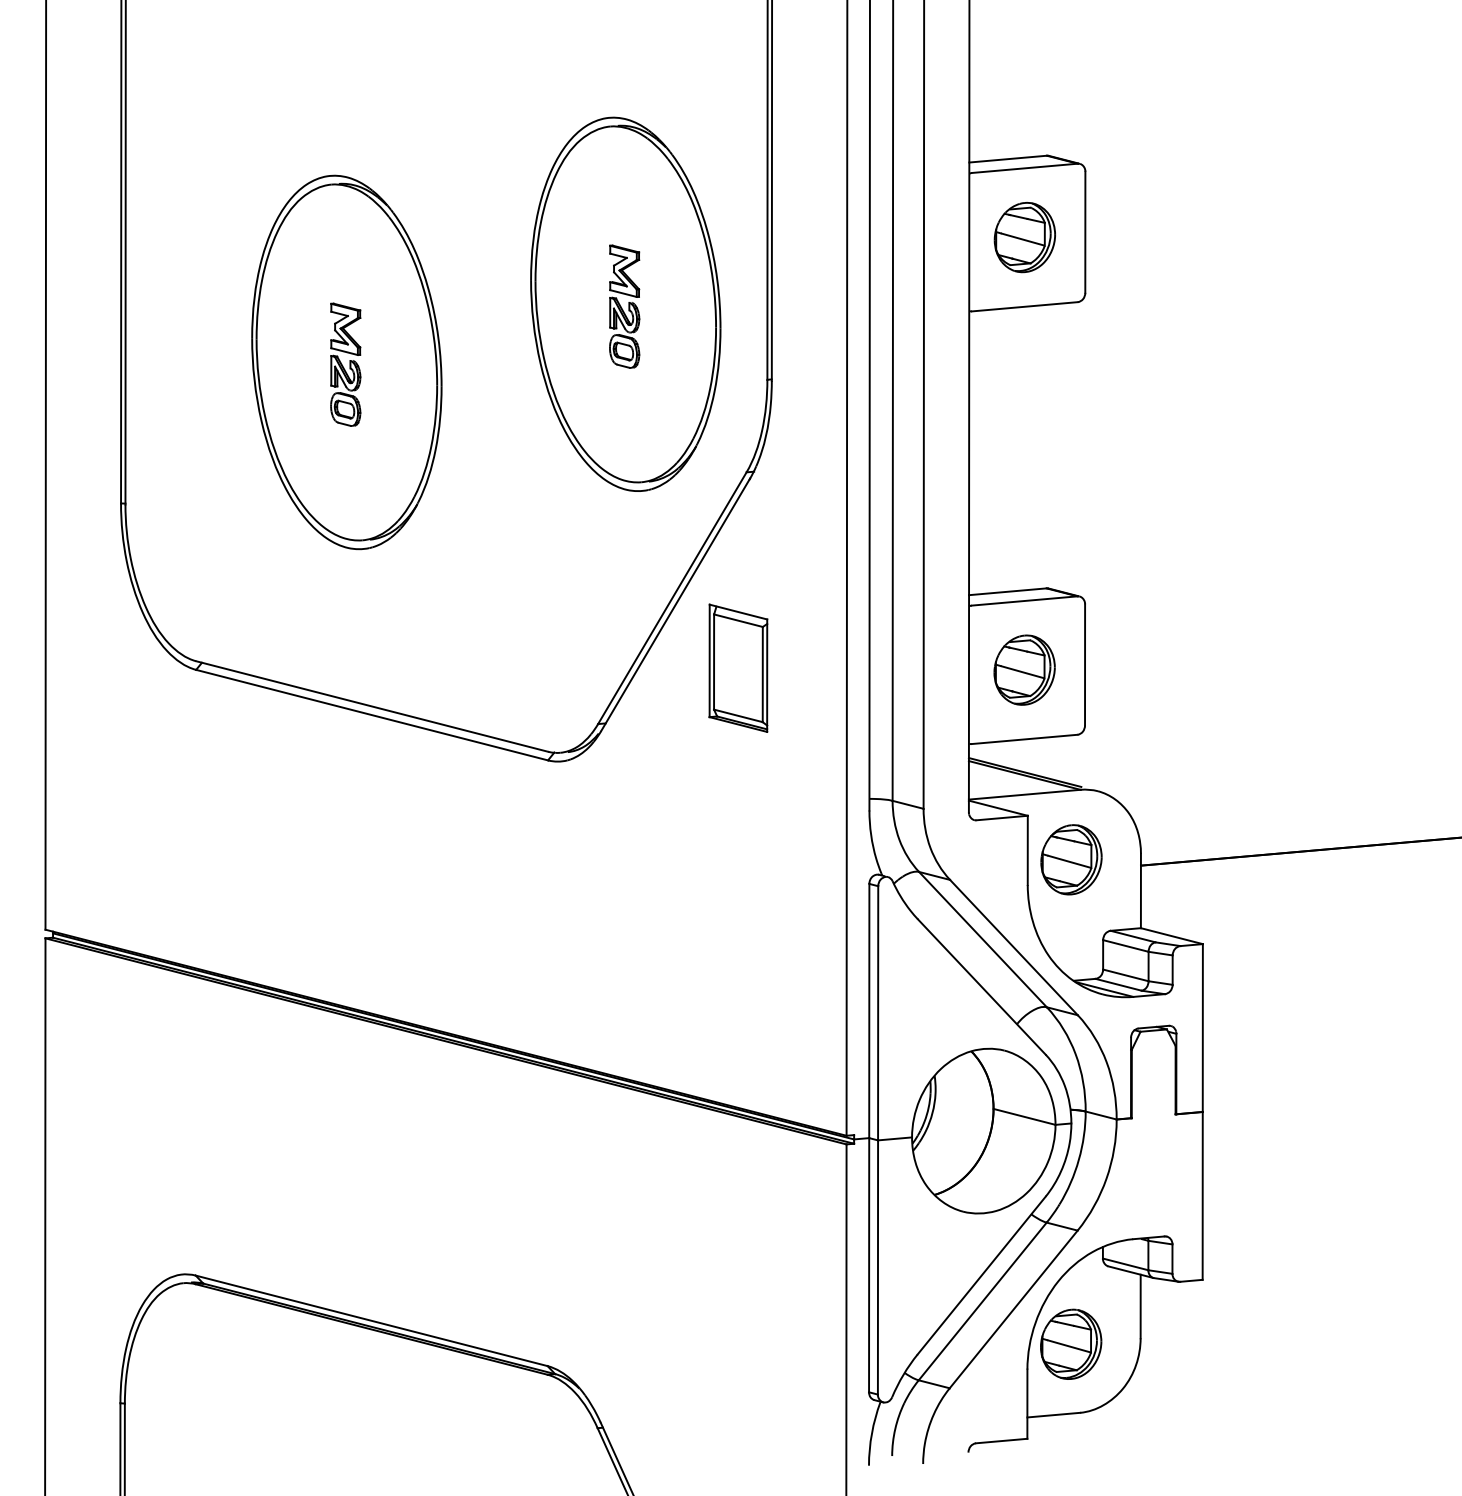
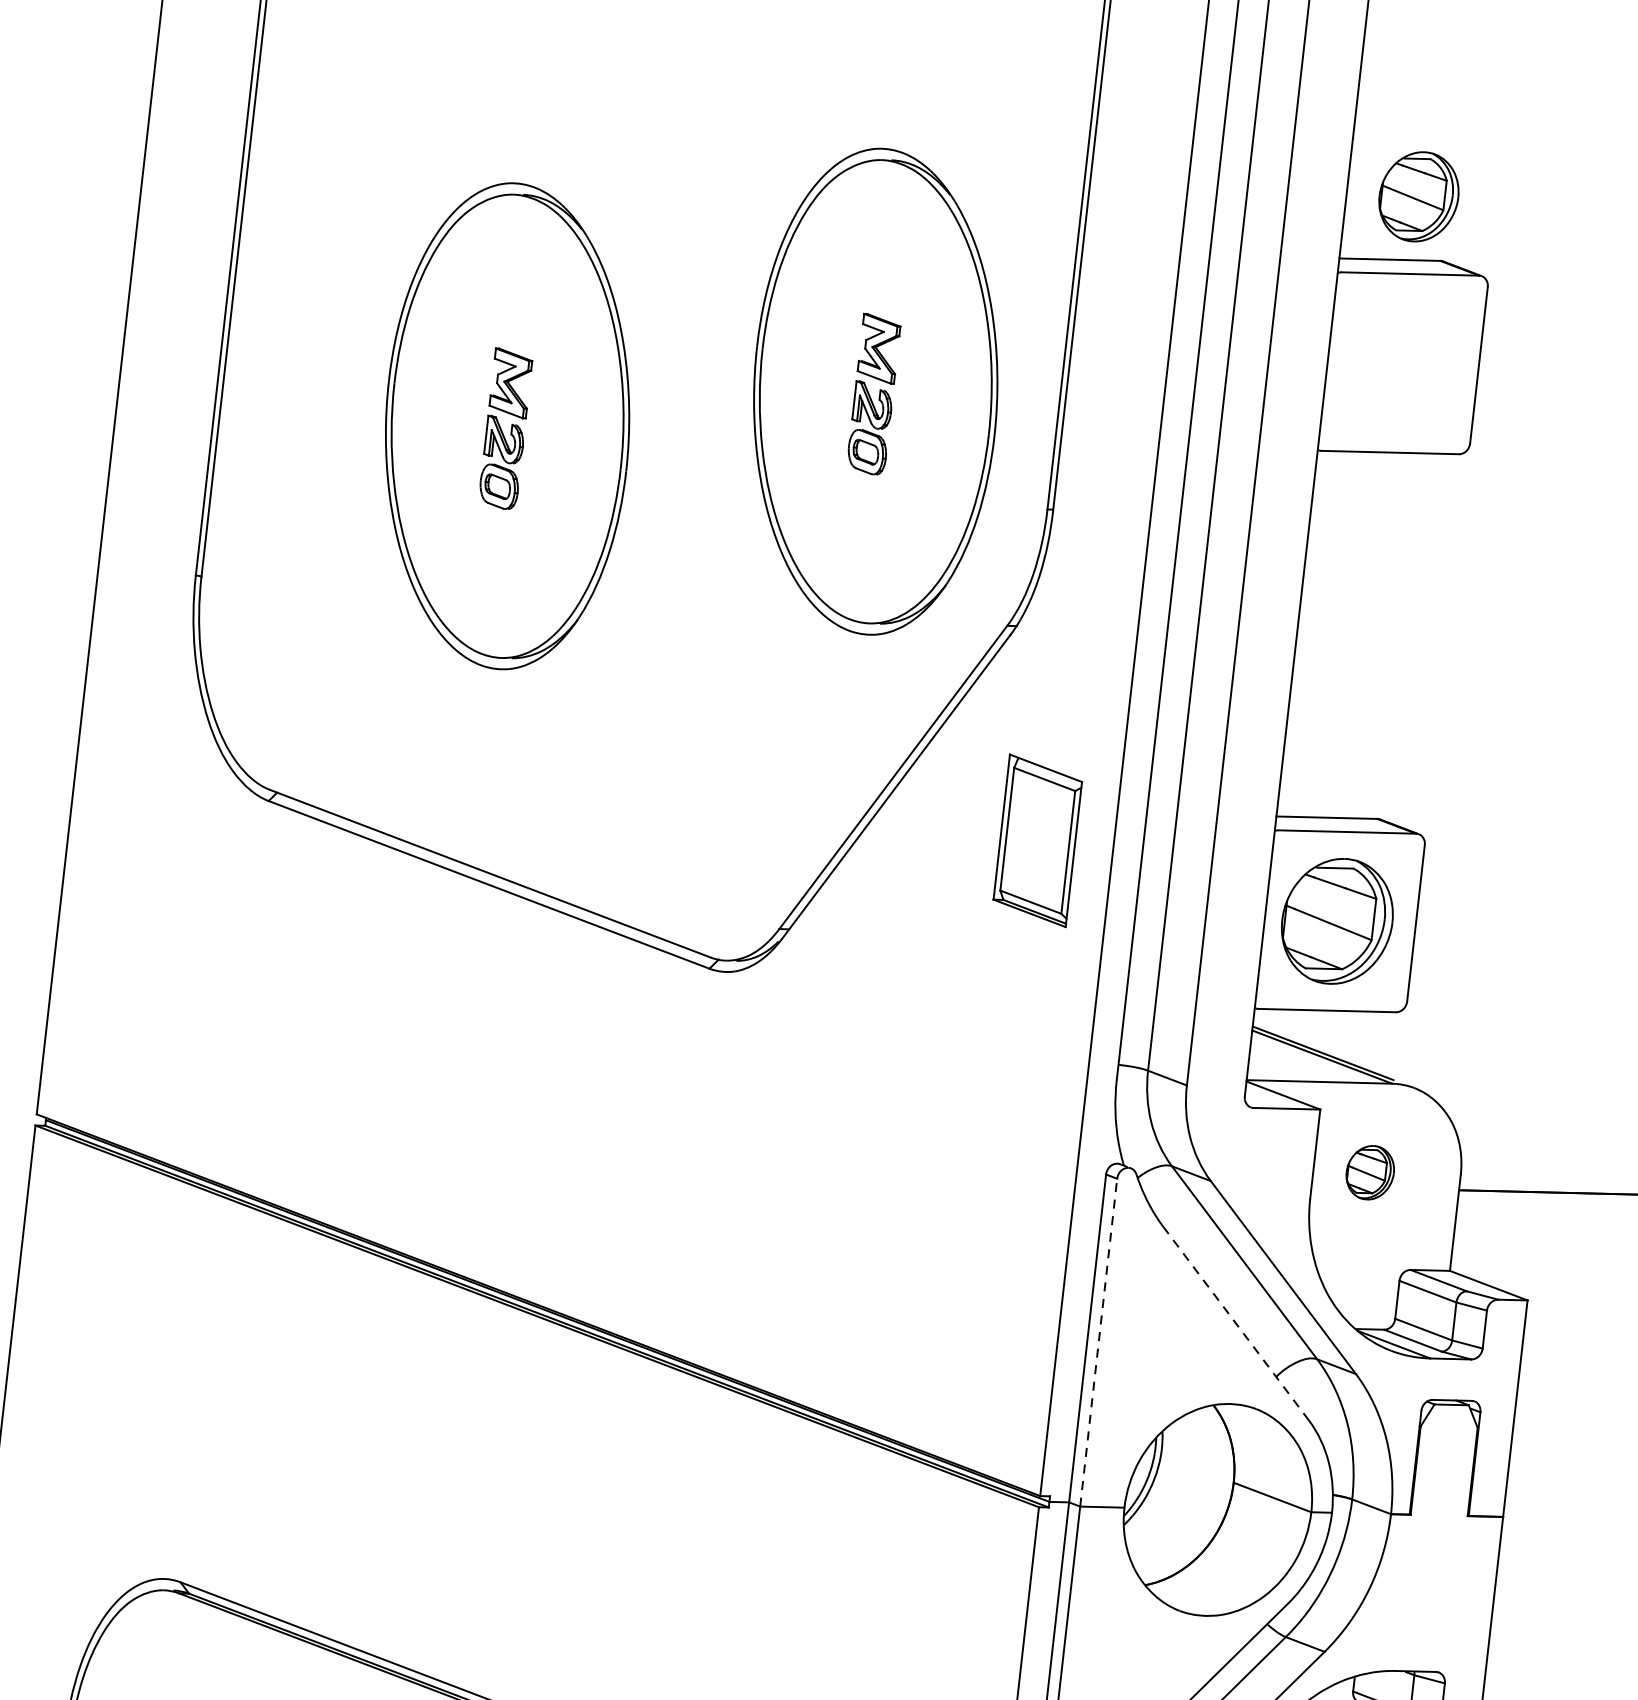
part: (1024, 237) -> (1418, 196), moved
part: (738, 667) -> (1038, 839), moved
part: (1024, 669) -> (1337, 920), size x1.4
part: (1071, 859) -> (1370, 1172), size x0.6
line: (981, 986) -> (1235, 1323), solid -> dashed
line: (878, 1012) -> (1099, 1341), solid -> dashed

